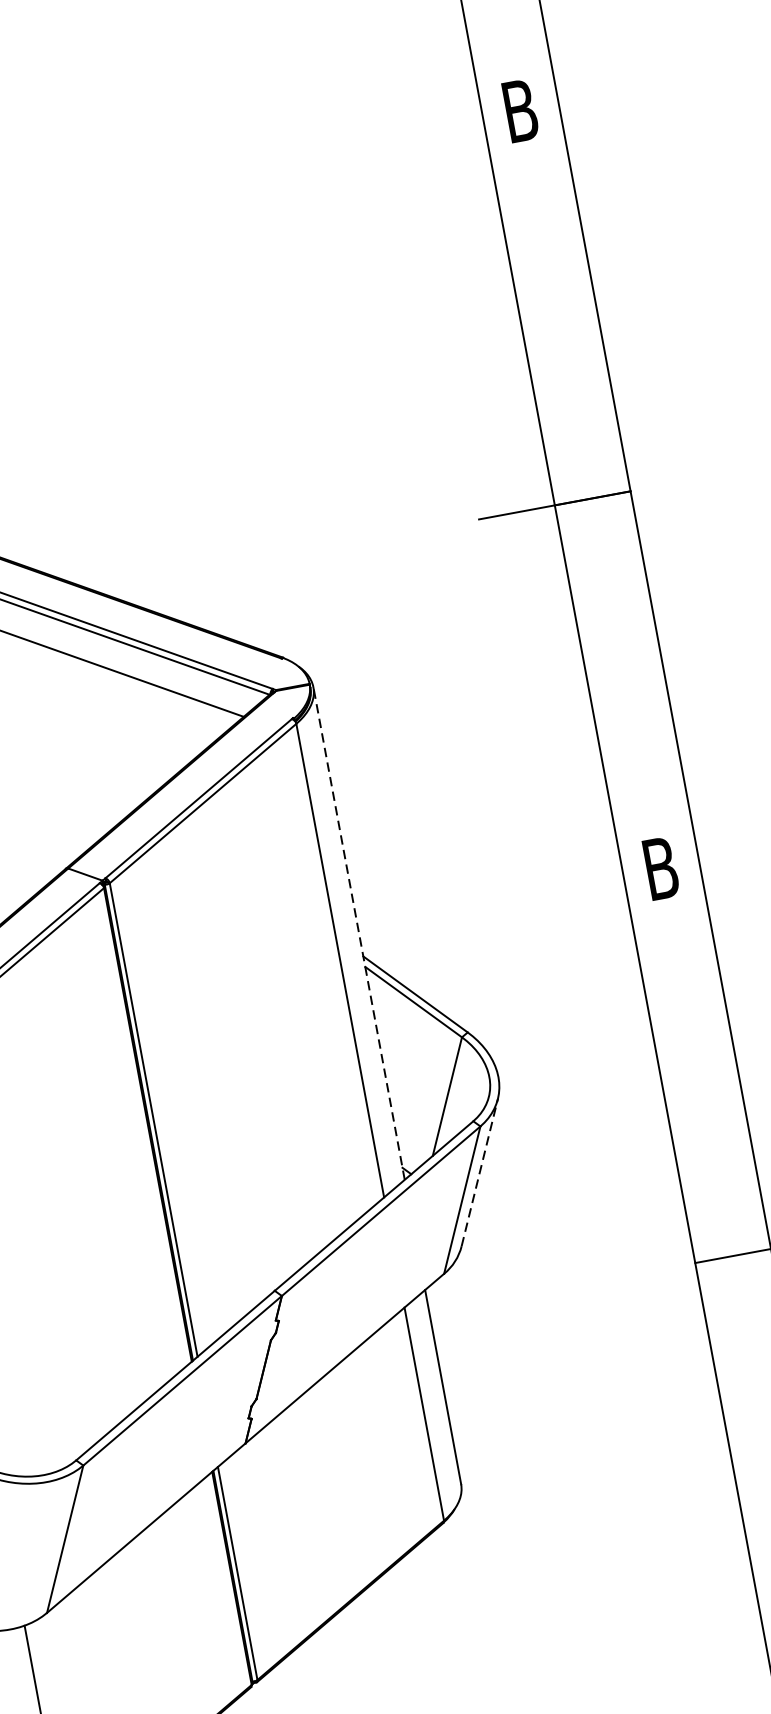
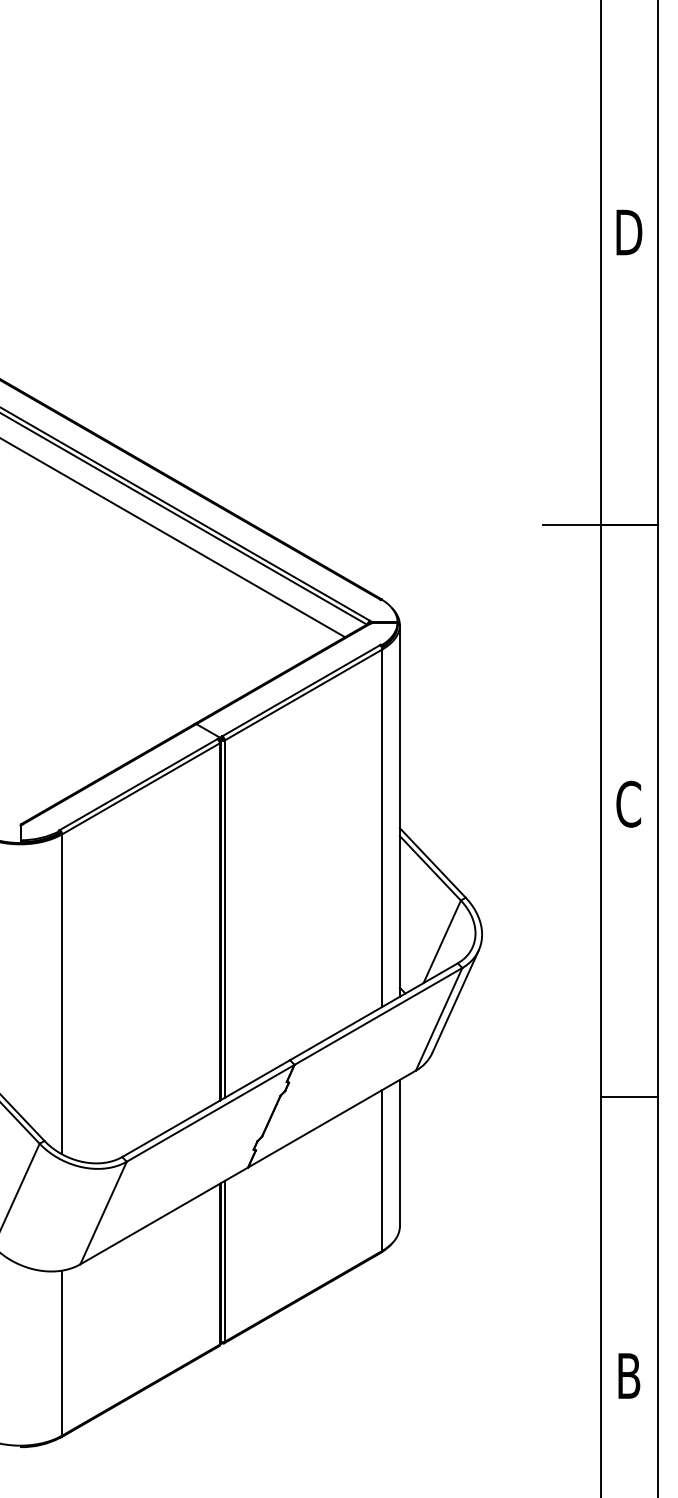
text: (521, 110) -> (629, 232), B -> D
text: (660, 867) -> (628, 803), B -> C
line: (358, 933) -> (399, 810), dashed -> solid
line: (479, 1172) -> (455, 1001), dashed -> solid

